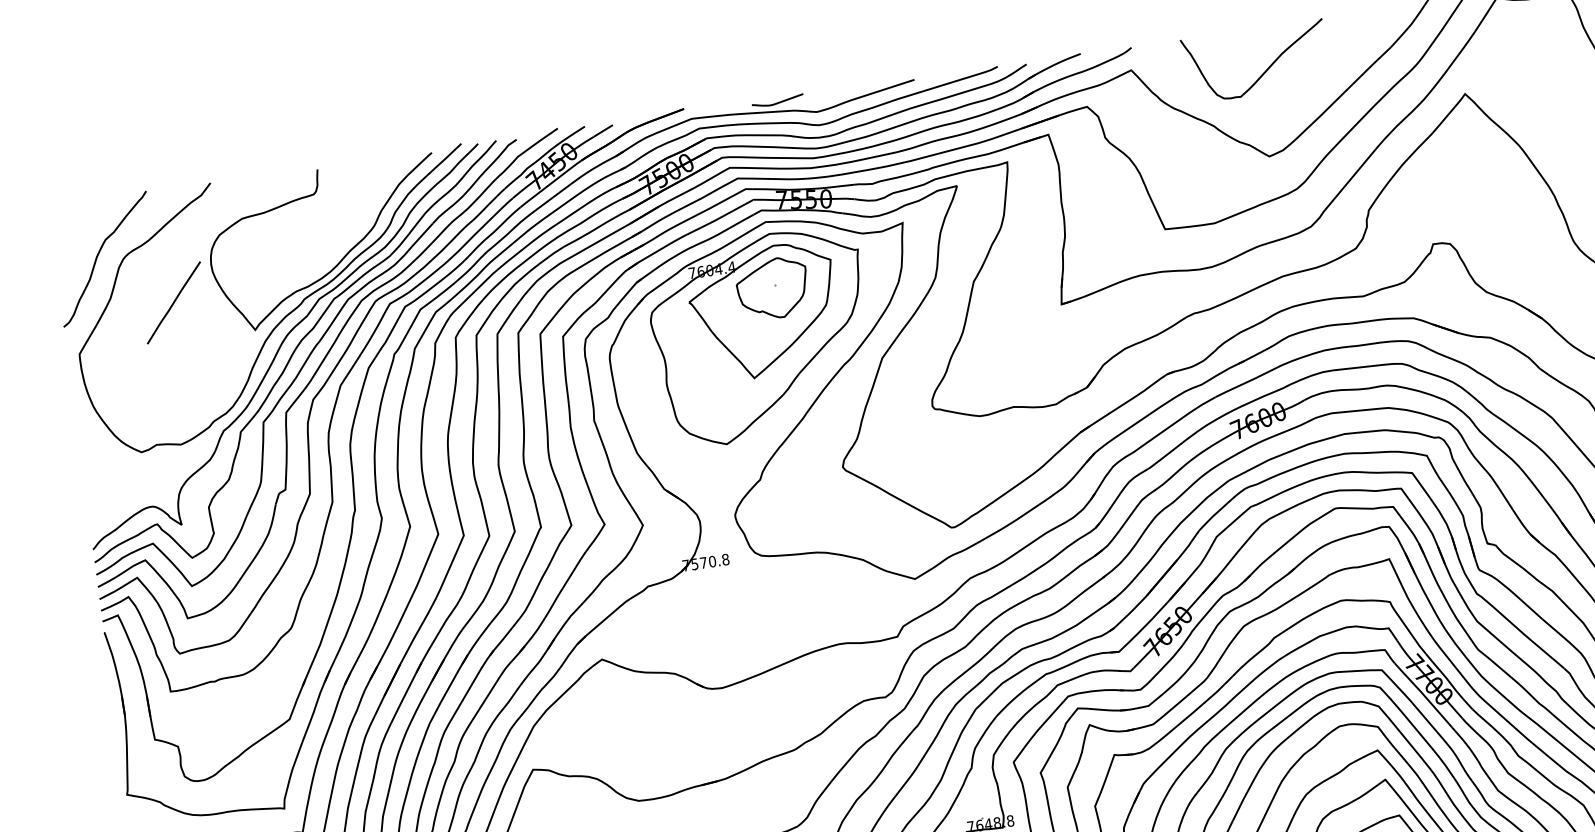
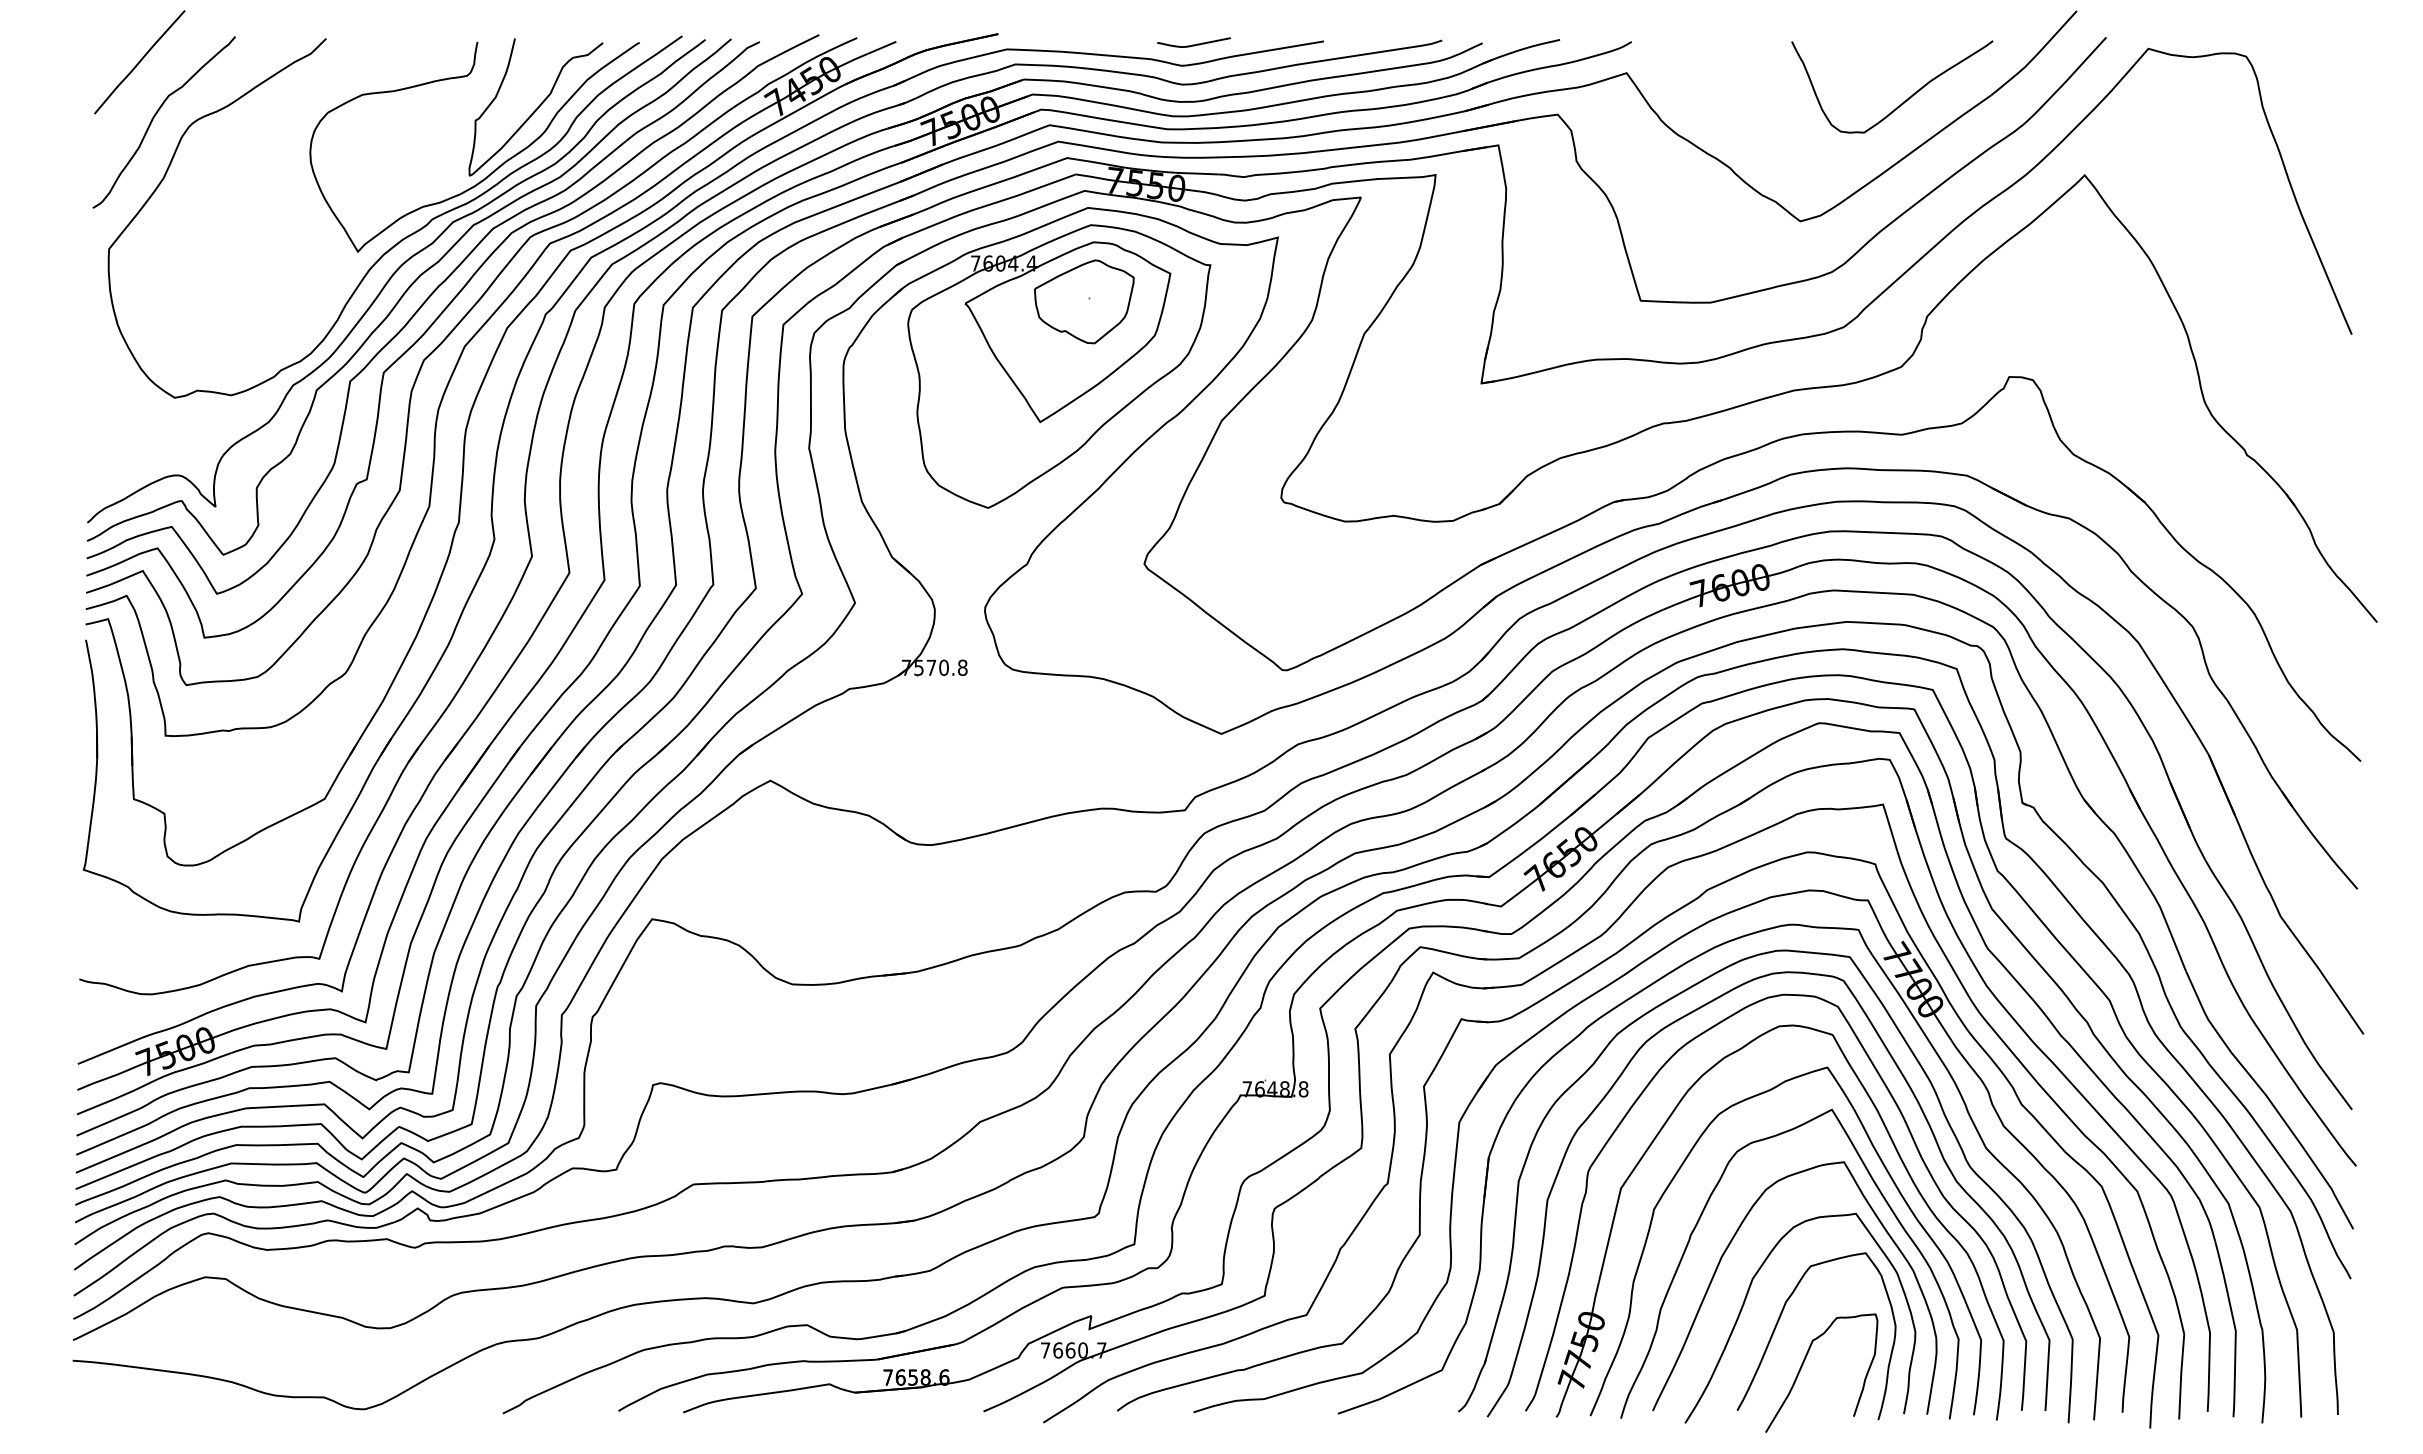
curve: (1265, 70) -> (1903, 101), moved
curve: (777, 102) -> (1193, 44), moved
curve: (366, 210) -> (536, 108), added
line: (173, 303) -> (139, 62), moved

